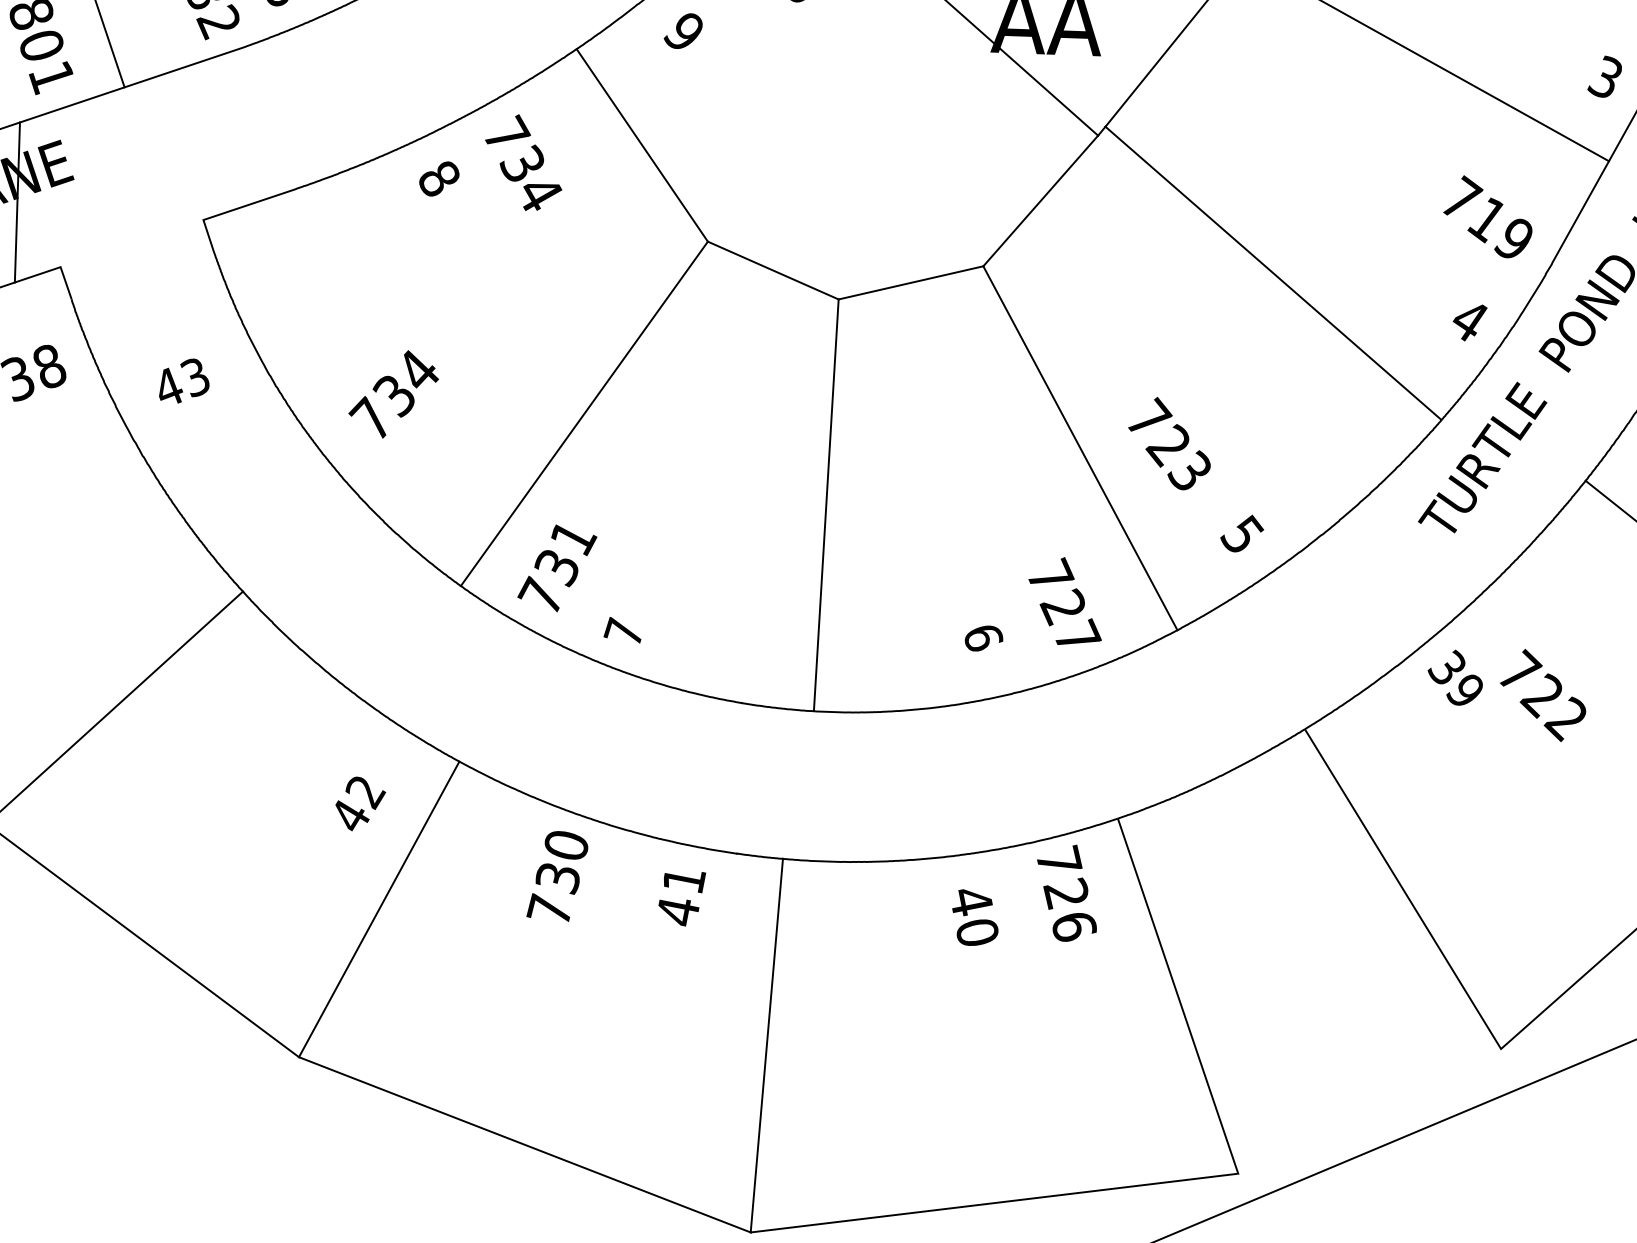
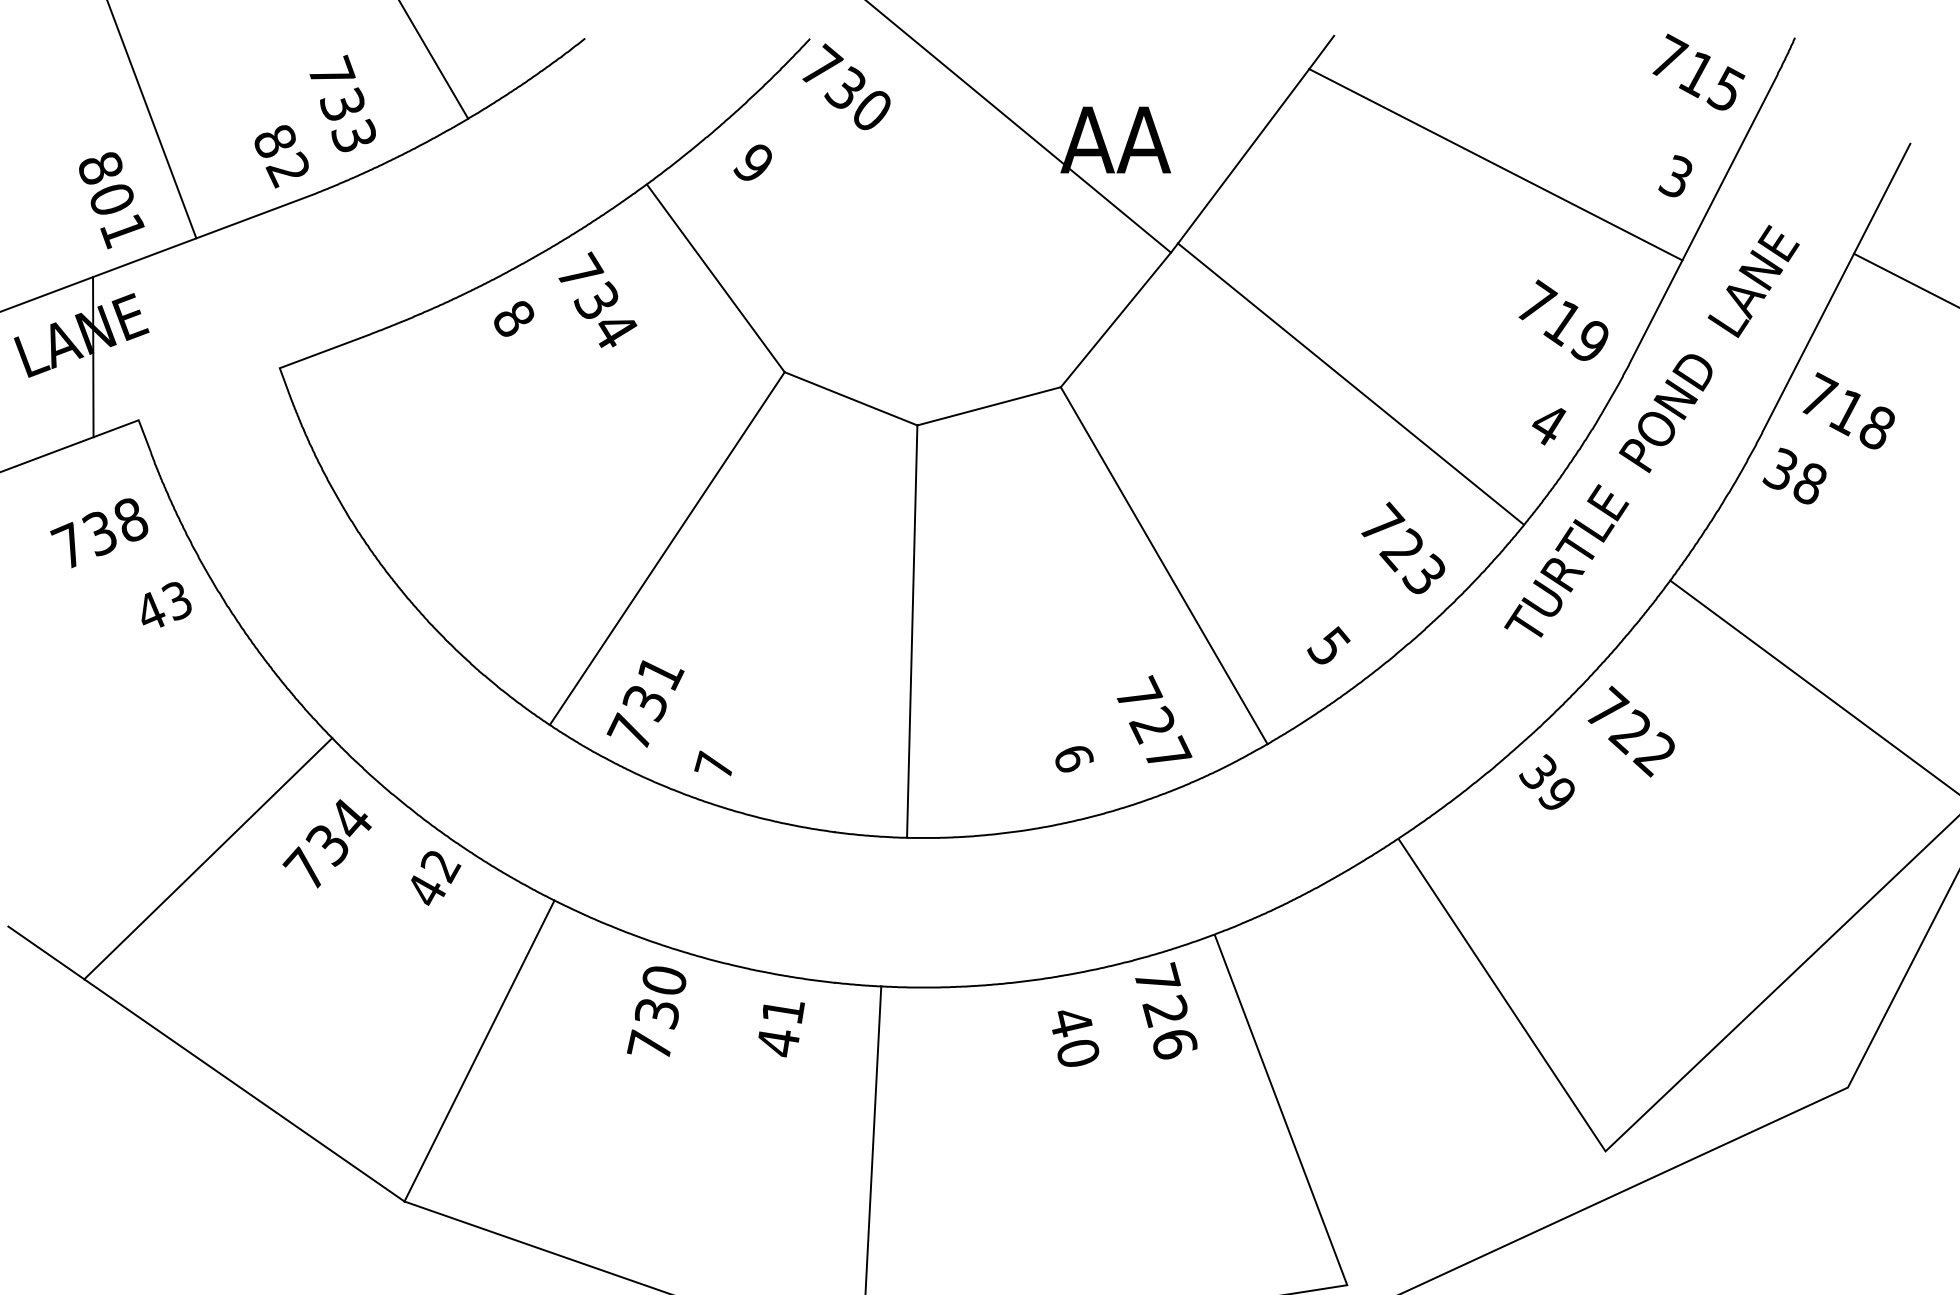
text: (184, 380) -> (166, 604), moved
text: (393, 394) -> (326, 843), moved
text: (1169, 443) -> (1403, 547), moved
text: (1542, 695) -> (1630, 731), moved
text: (360, 804) -> (436, 878), moved

